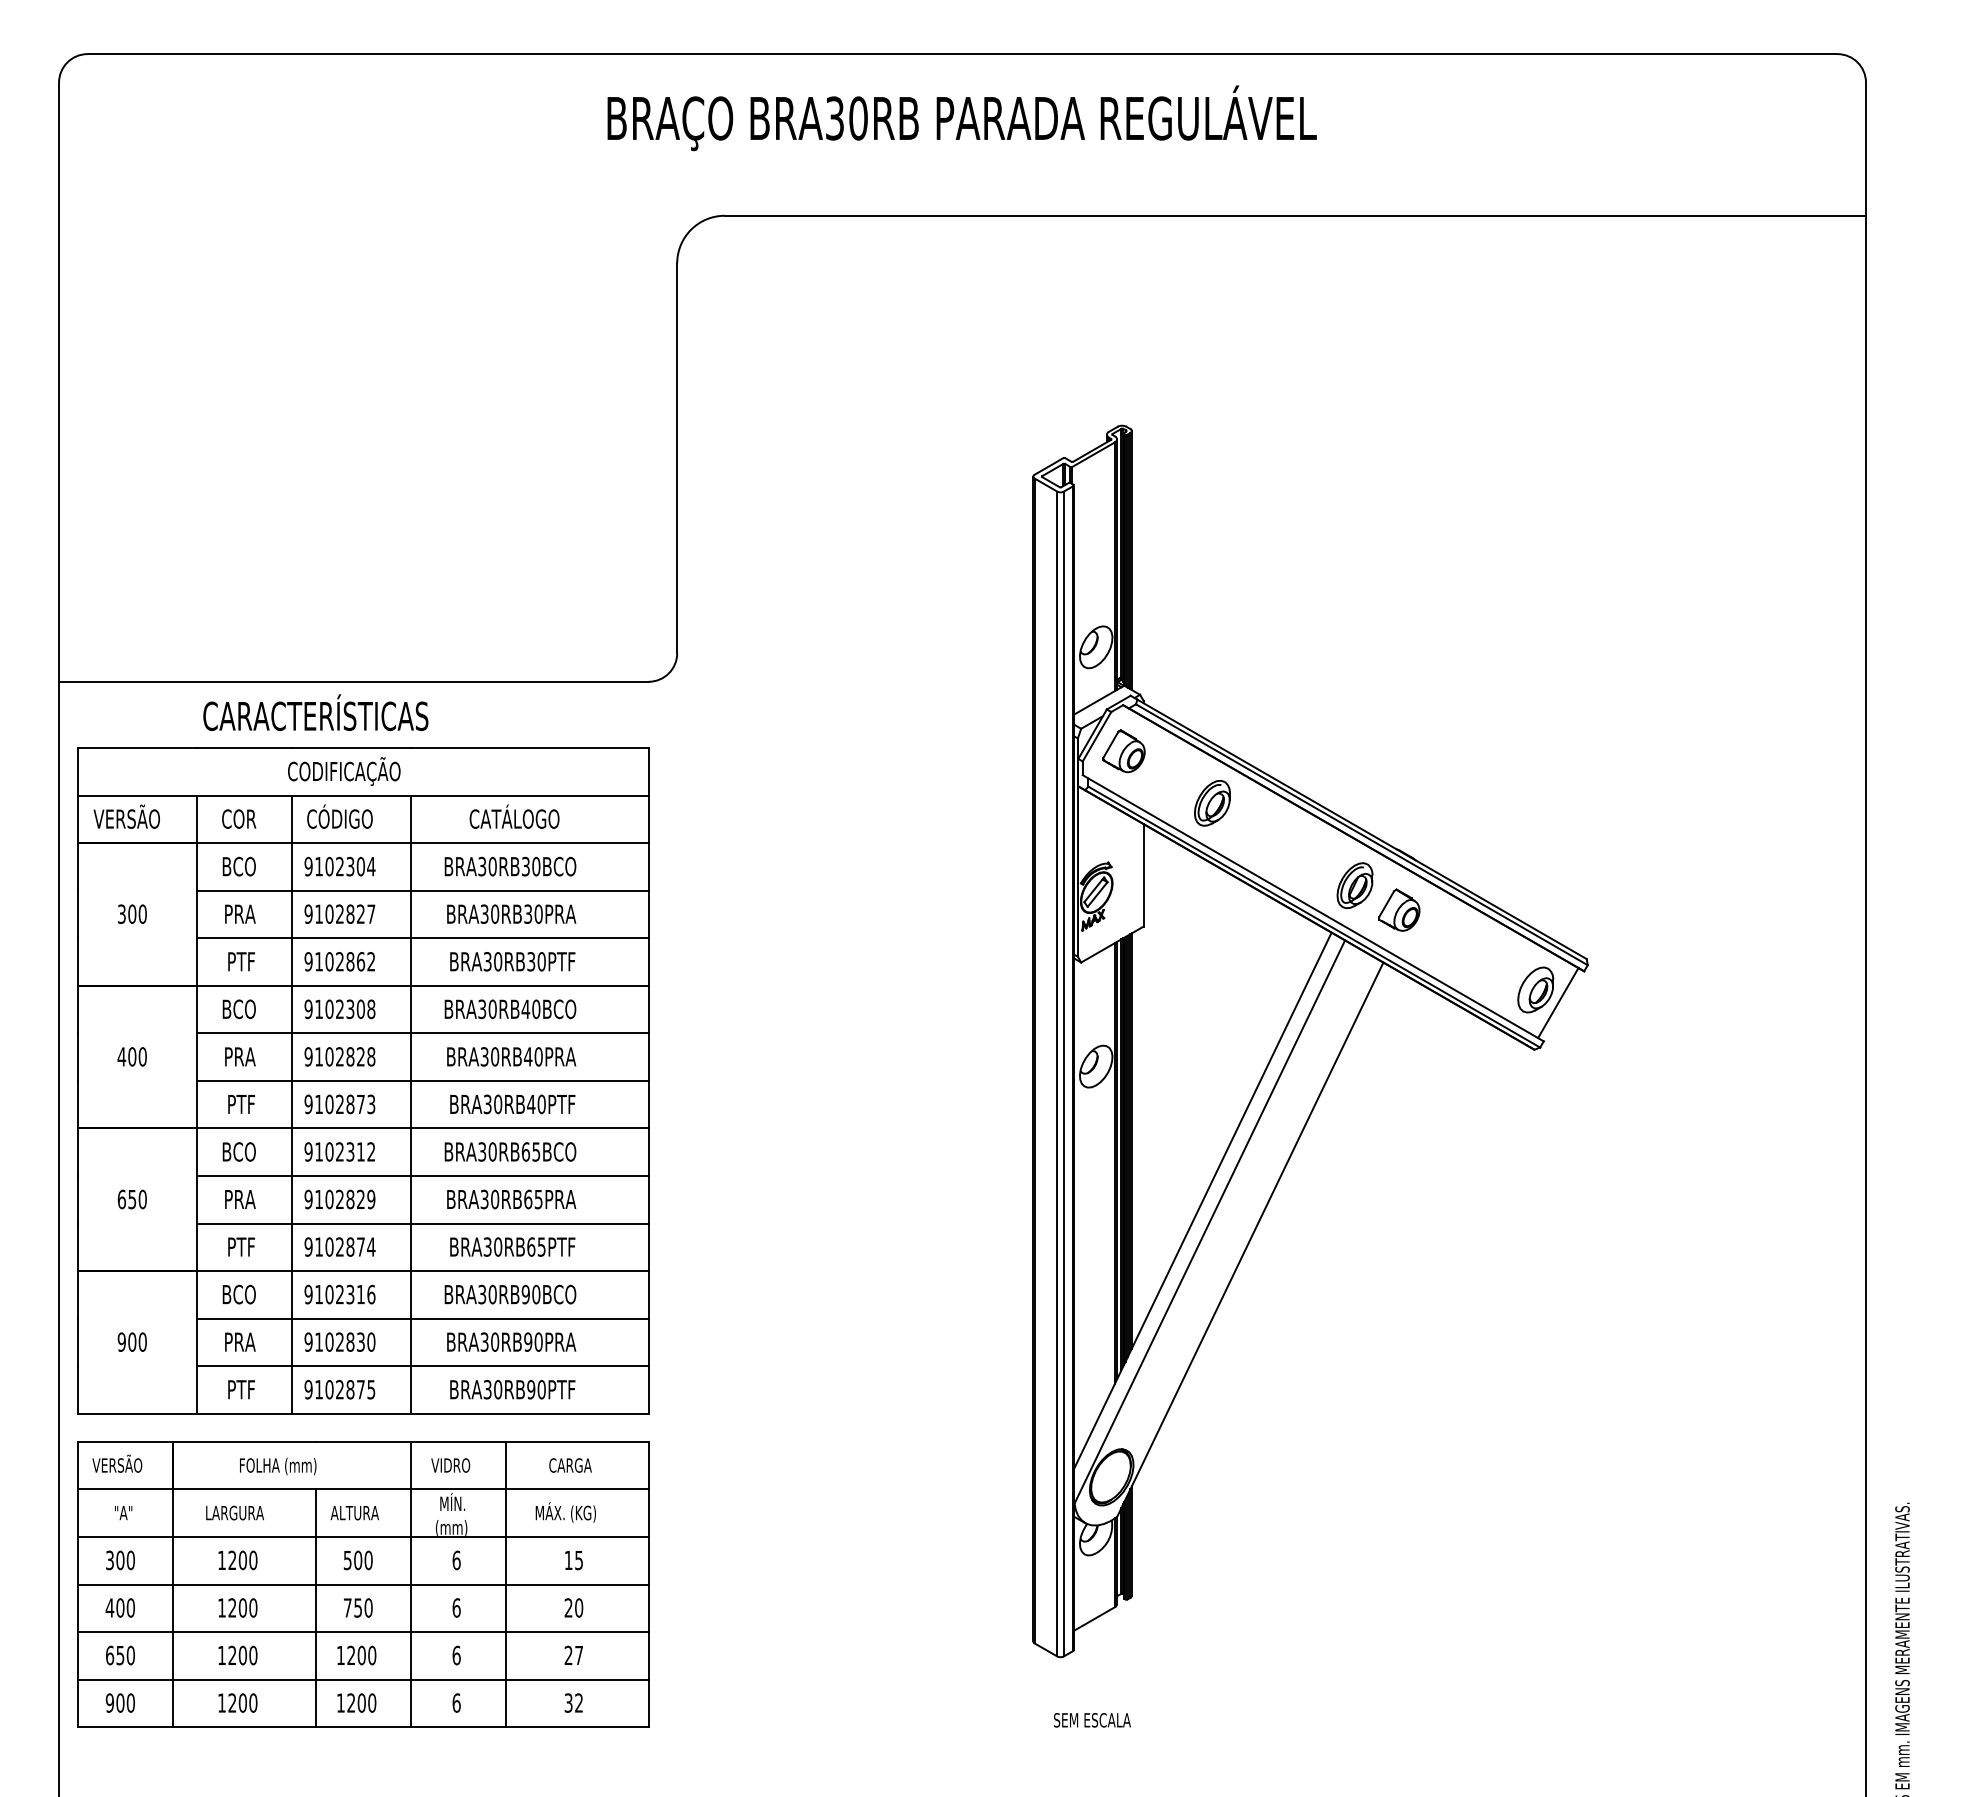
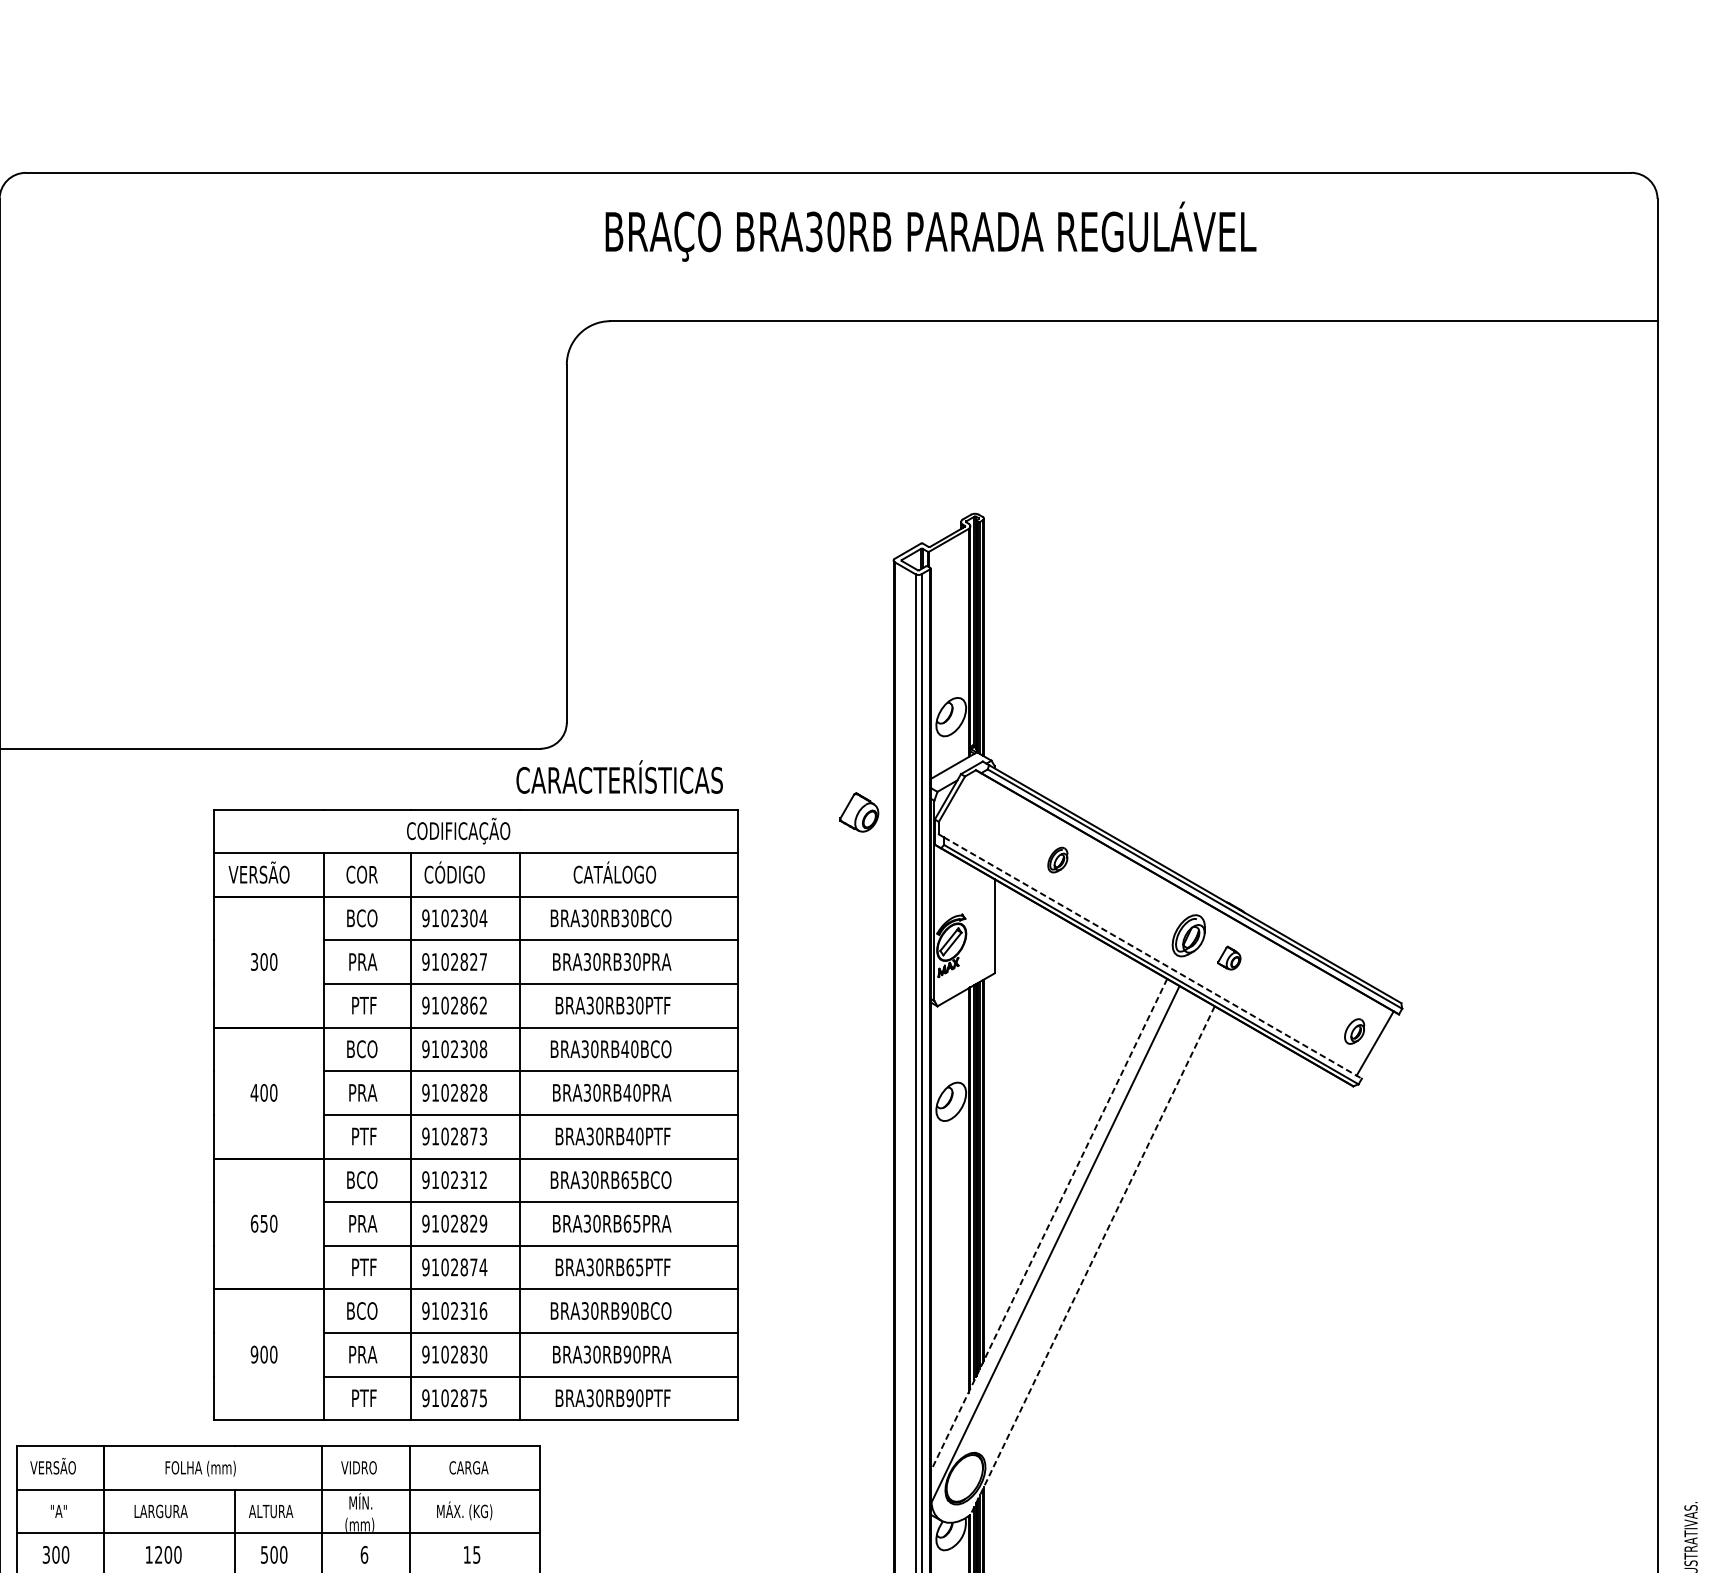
text: (961, 118) -> (930, 231), moved
text: (315, 712) -> (619, 776), moved
part: (1123, 751) -> (858, 812), moved
part: (1212, 802) -> (1057, 859), size x0.6
line: (1316, 909) -> (1153, 957), solid -> dashed
part: (1399, 909) -> (1229, 957), size x0.6
part: (1535, 989) -> (1354, 1031), size x0.6
part: (363, 1080) -> (476, 1114), moved
line: (1202, 1201) -> (1048, 1225), solid -> dashed
line: (1250, 1240) -> (1092, 1261), solid -> dashed

